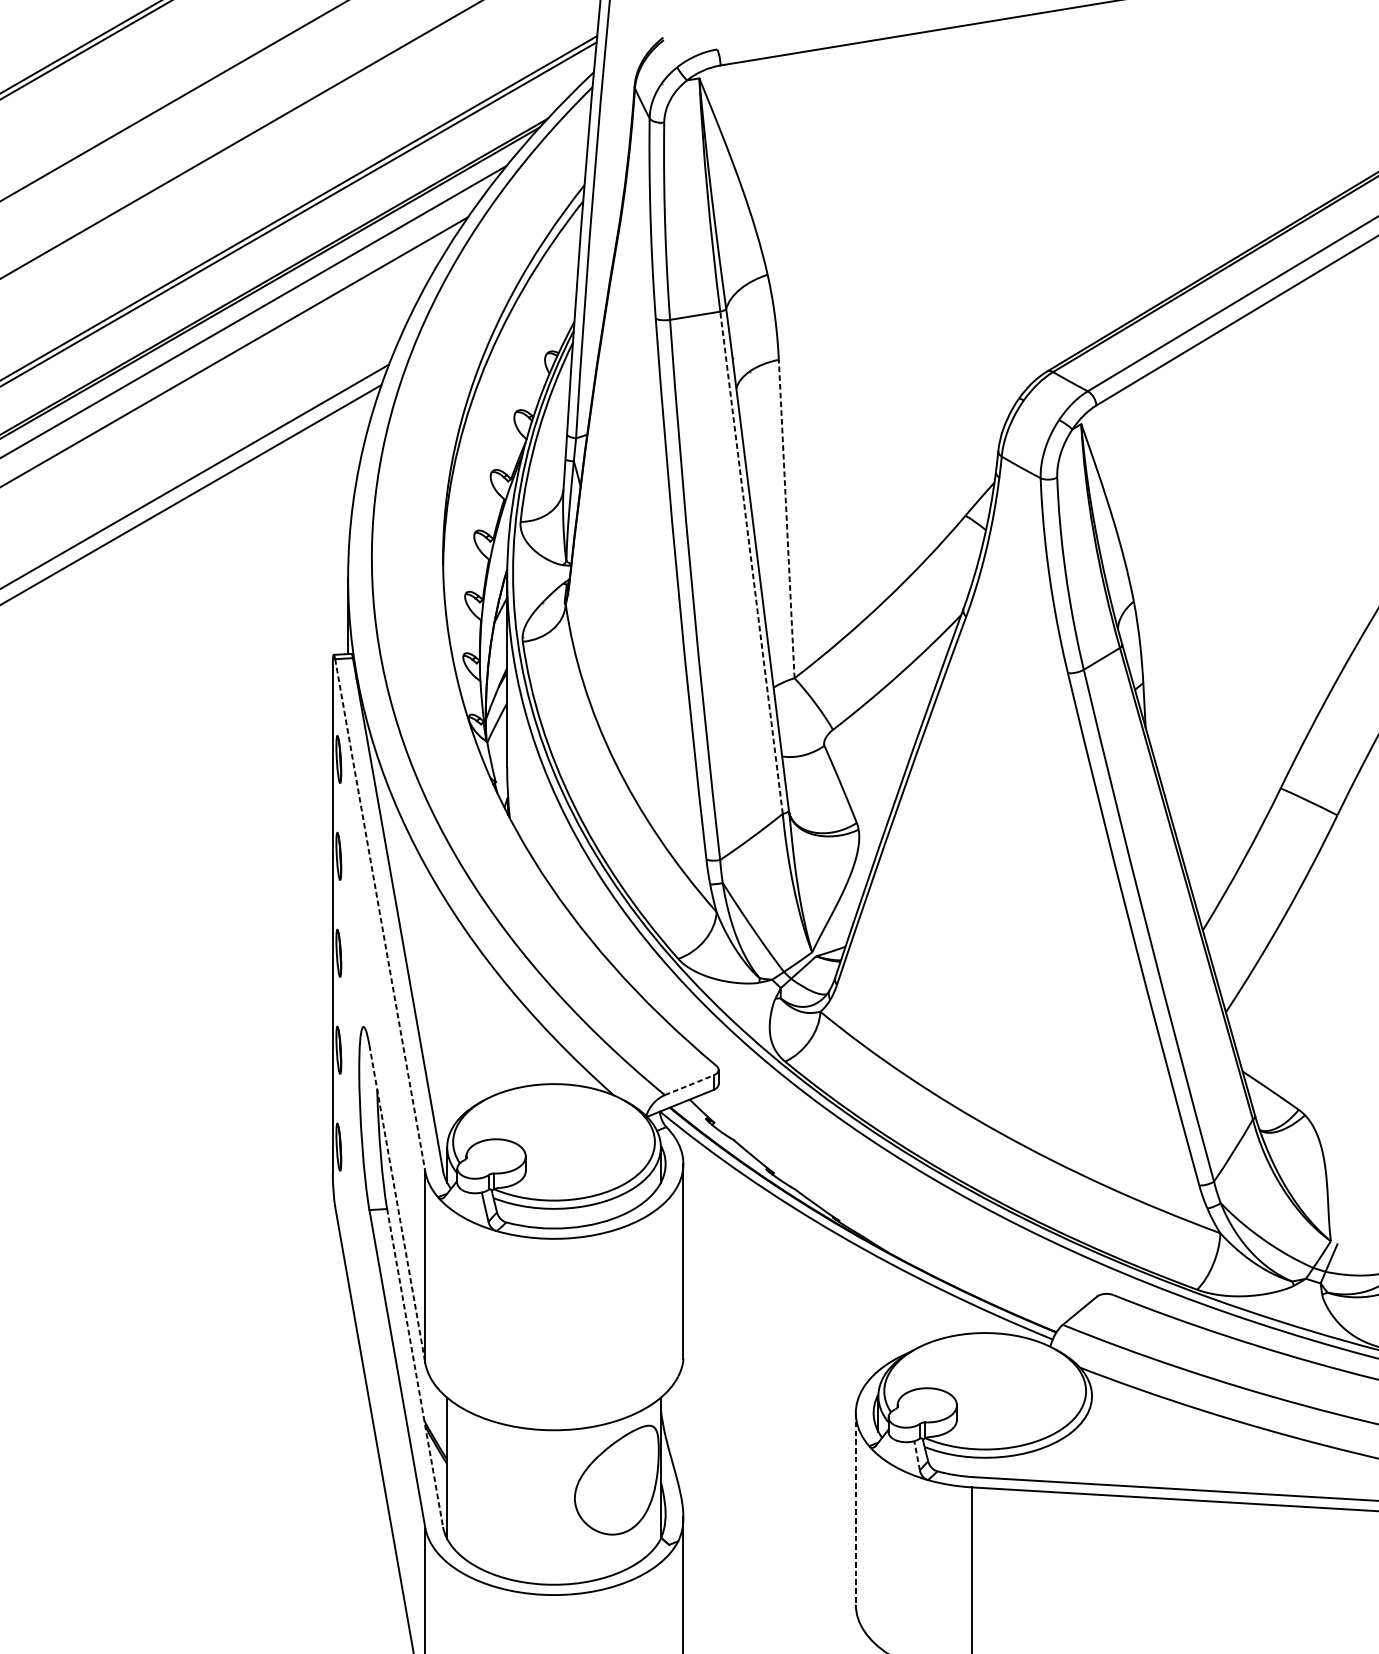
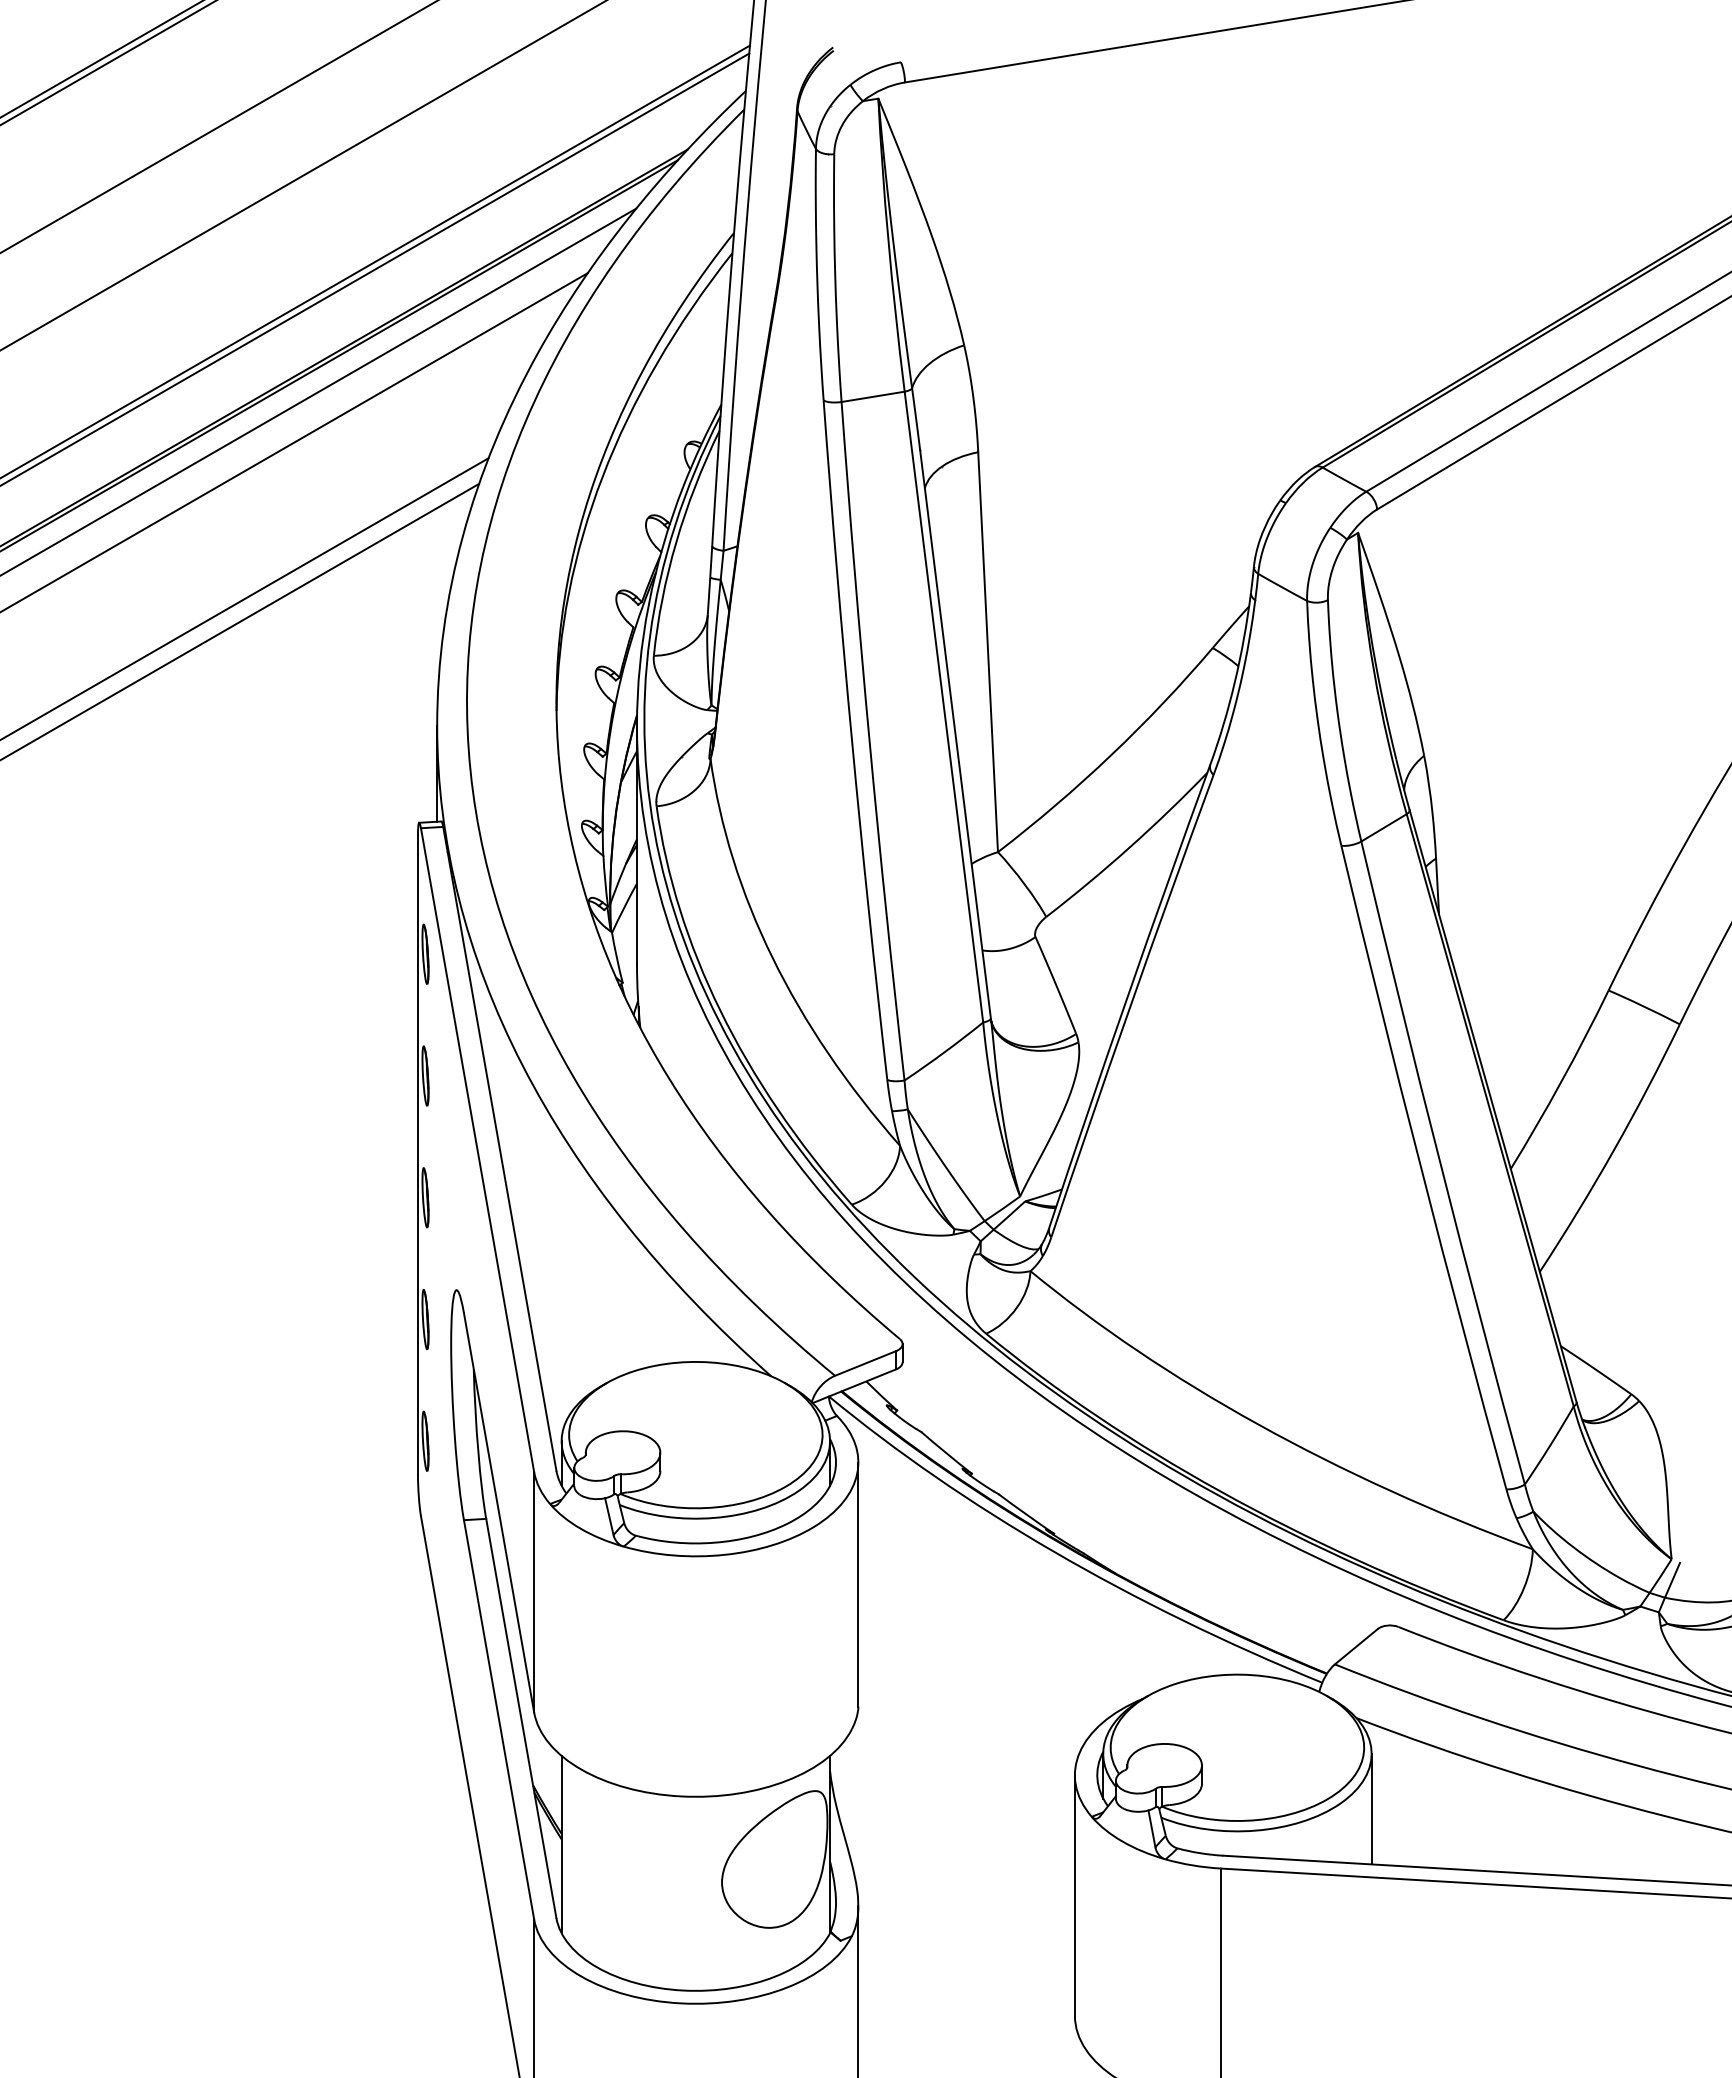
line: (787, 518) -> (988, 651), dashed -> solid
line: (751, 563) -> (943, 707), dashed -> solid
line: (380, 915) -> (477, 1150), dashed -> solid
line: (689, 1085) -> (865, 1363), dashed -> solid
line: (397, 1203) -> (499, 1512), dashed -> solid
line: (415, 1367) -> (521, 1718), dashed -> solid
line: (1091, 1439) -> (1371, 1808), added
line: (916, 1455) -> (1151, 1828), dashed -> solid
line: (855, 1508) -> (1074, 1895), dashed -> solid

